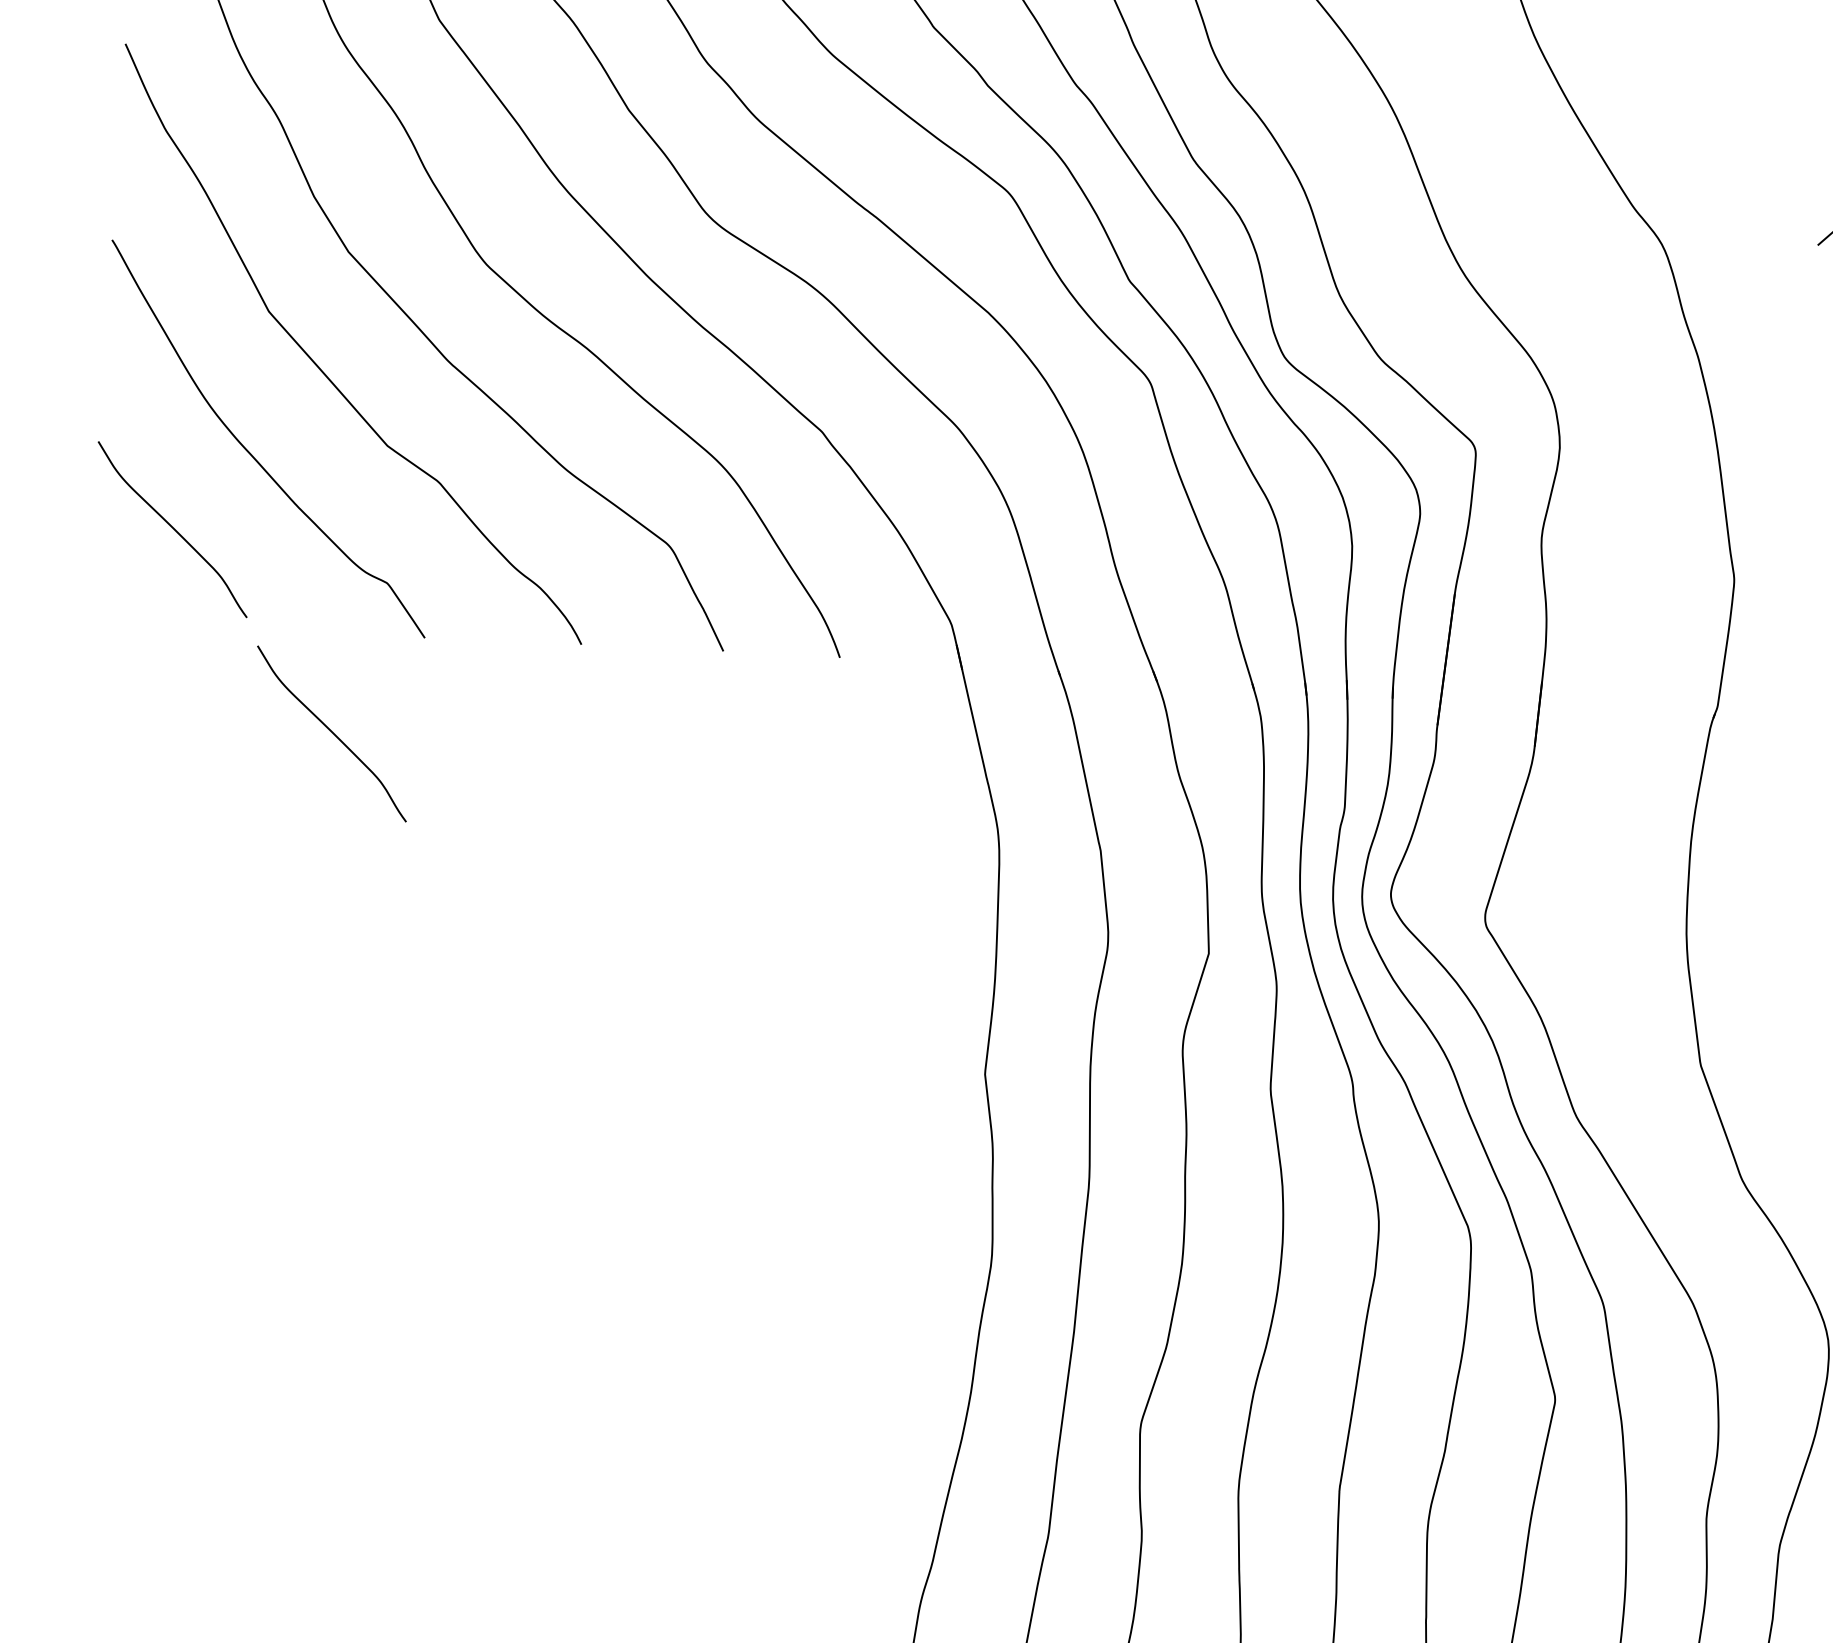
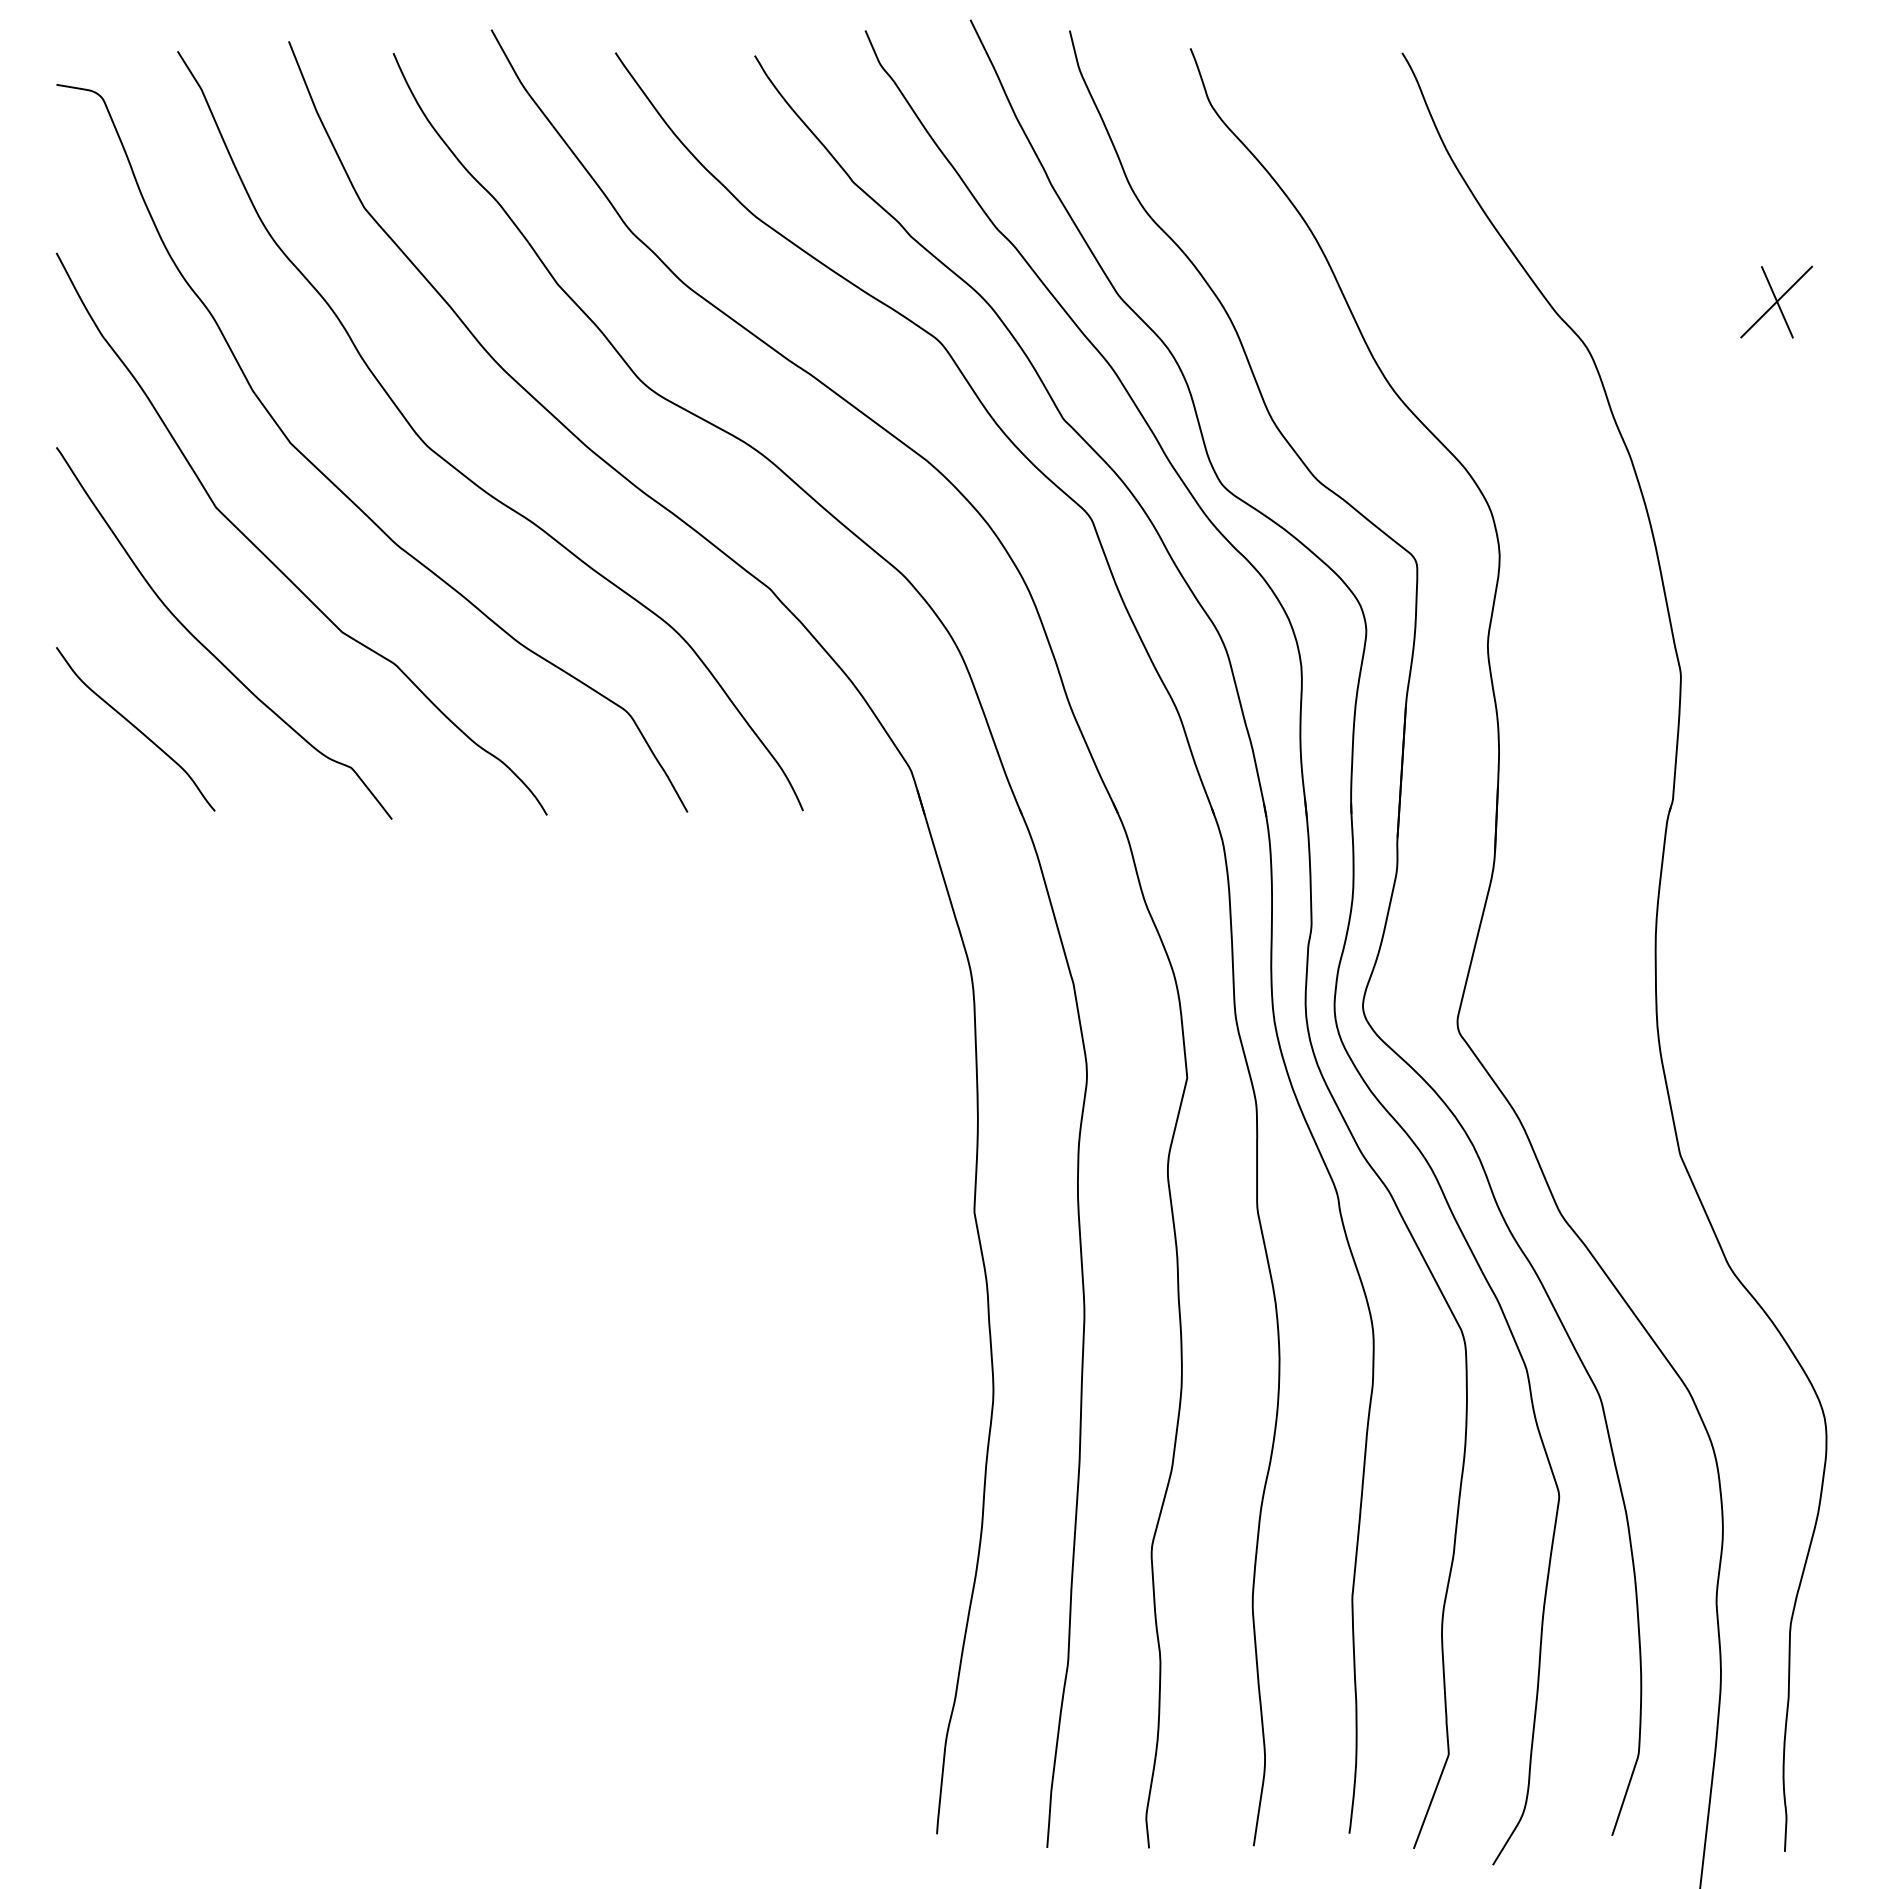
curve: (331, 733) -> (306, 919), removed

